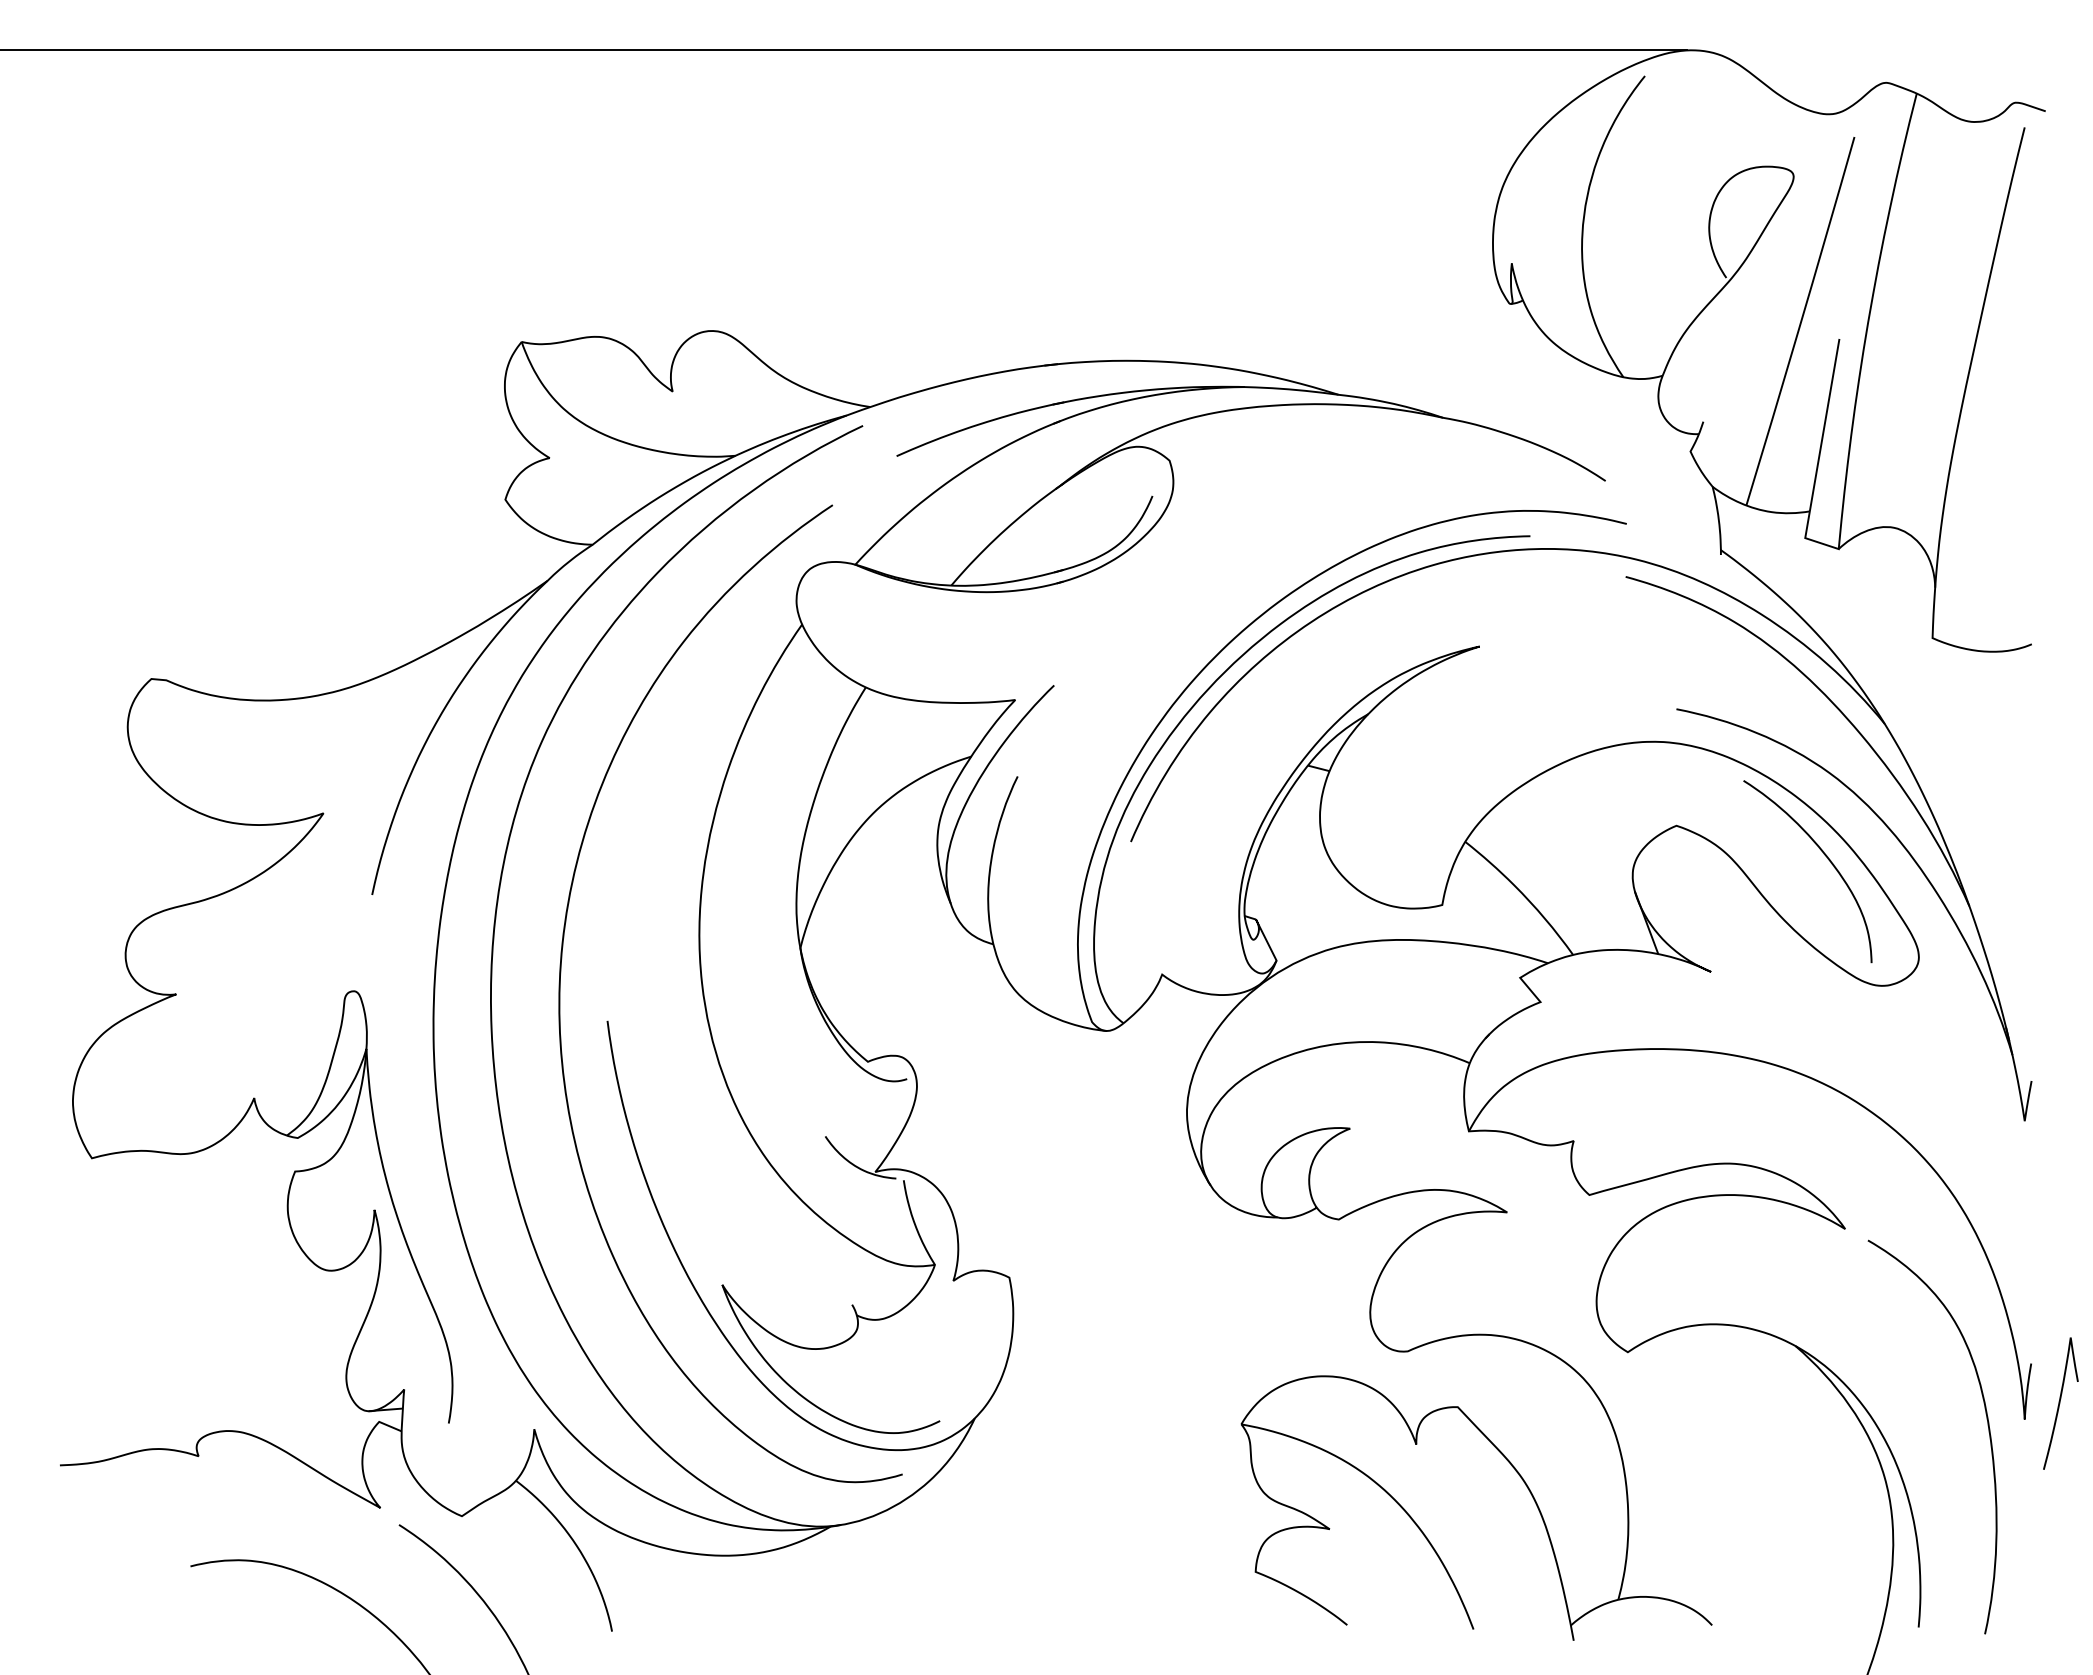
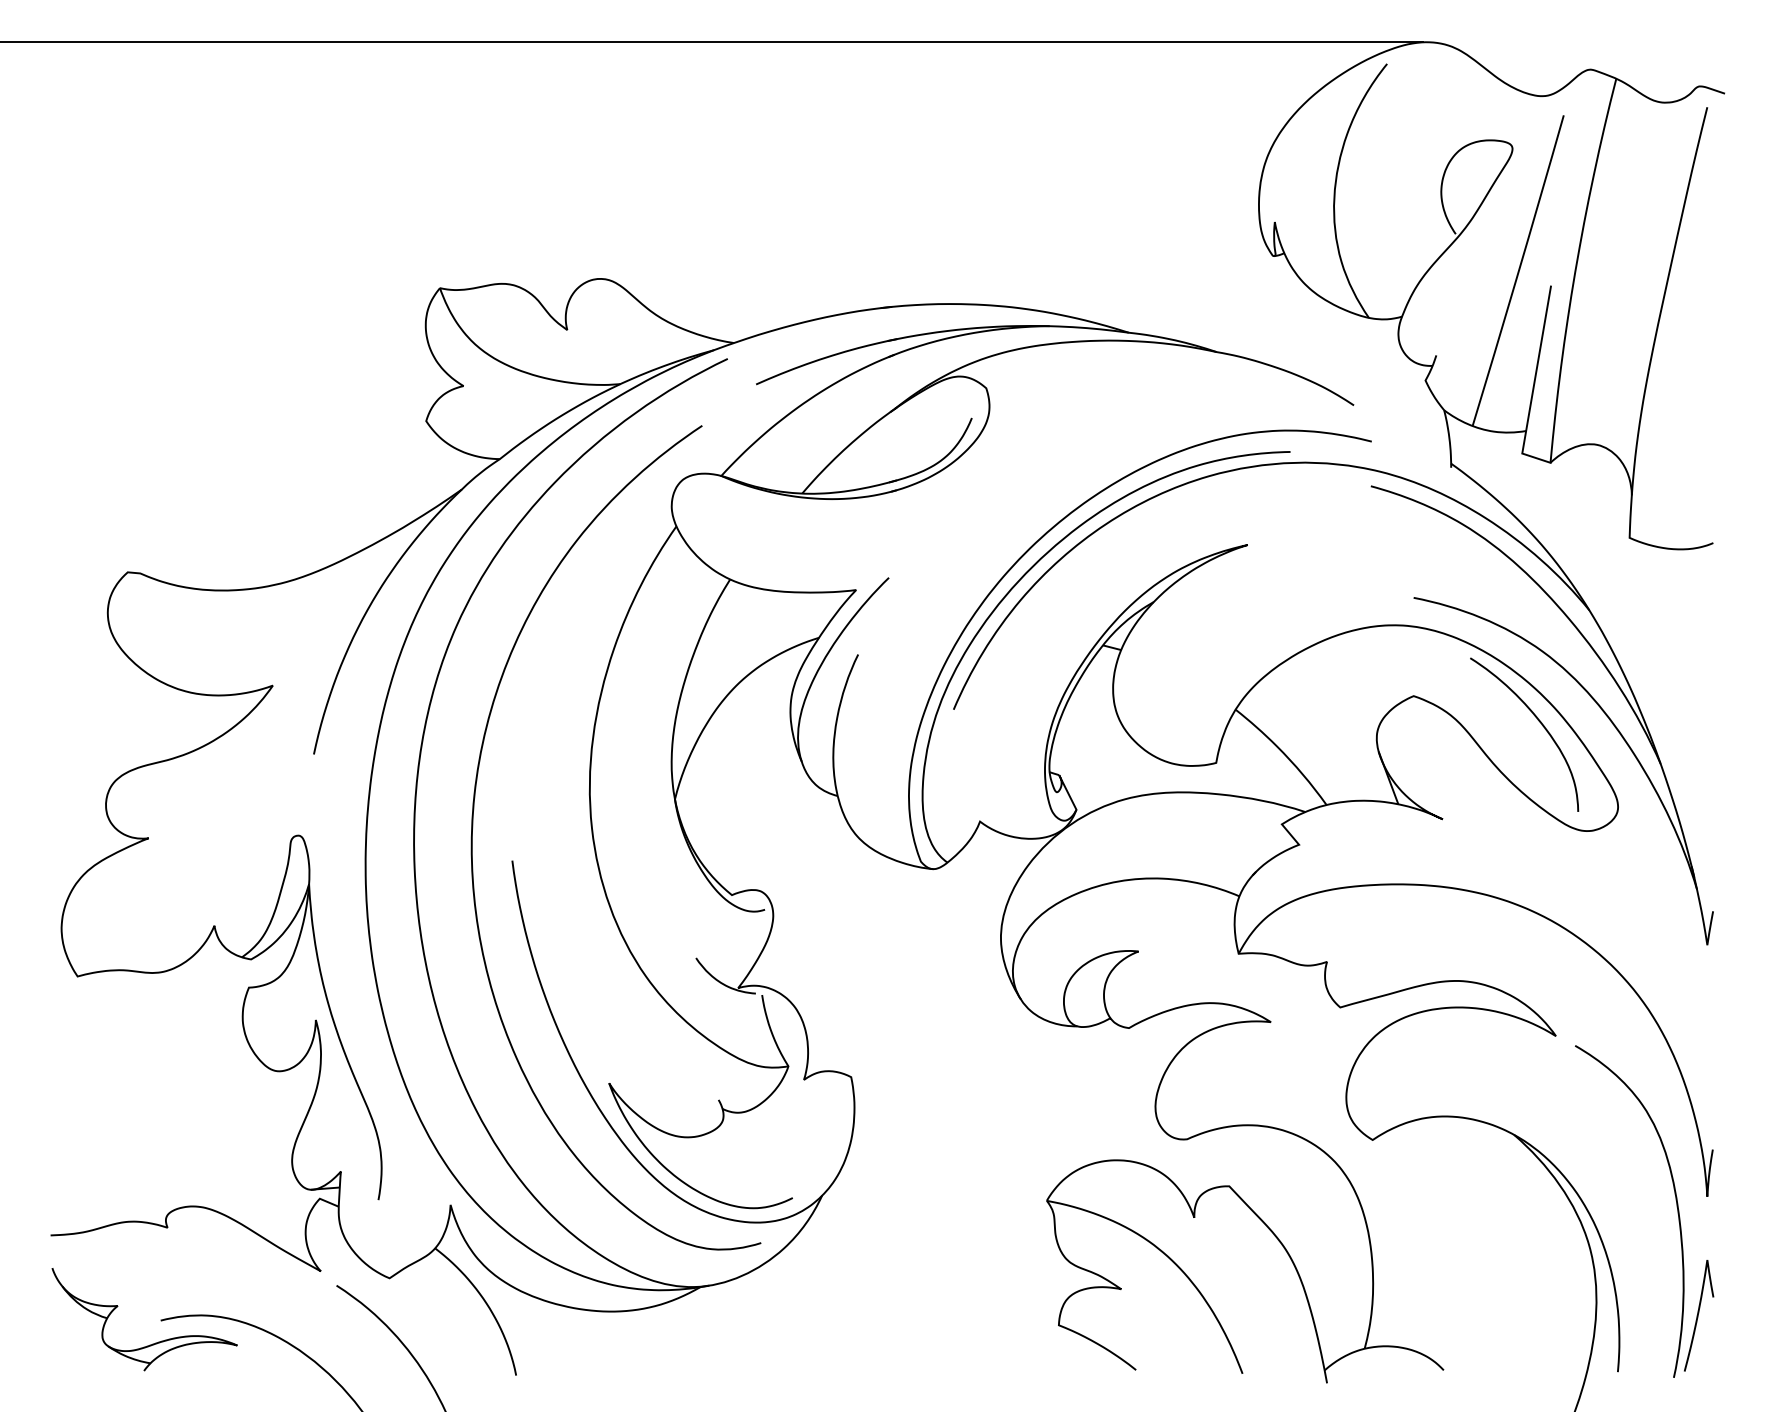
curve: (2060, 1403) -> (1698, 1315), moved
part: (181, 1593) -> (153, 1343), added

